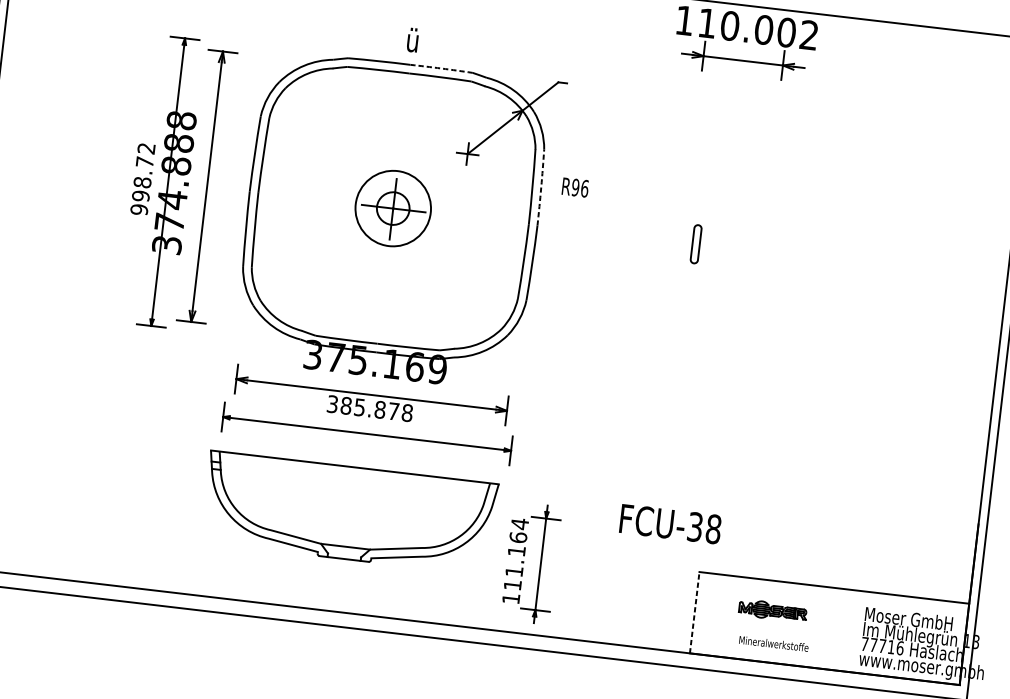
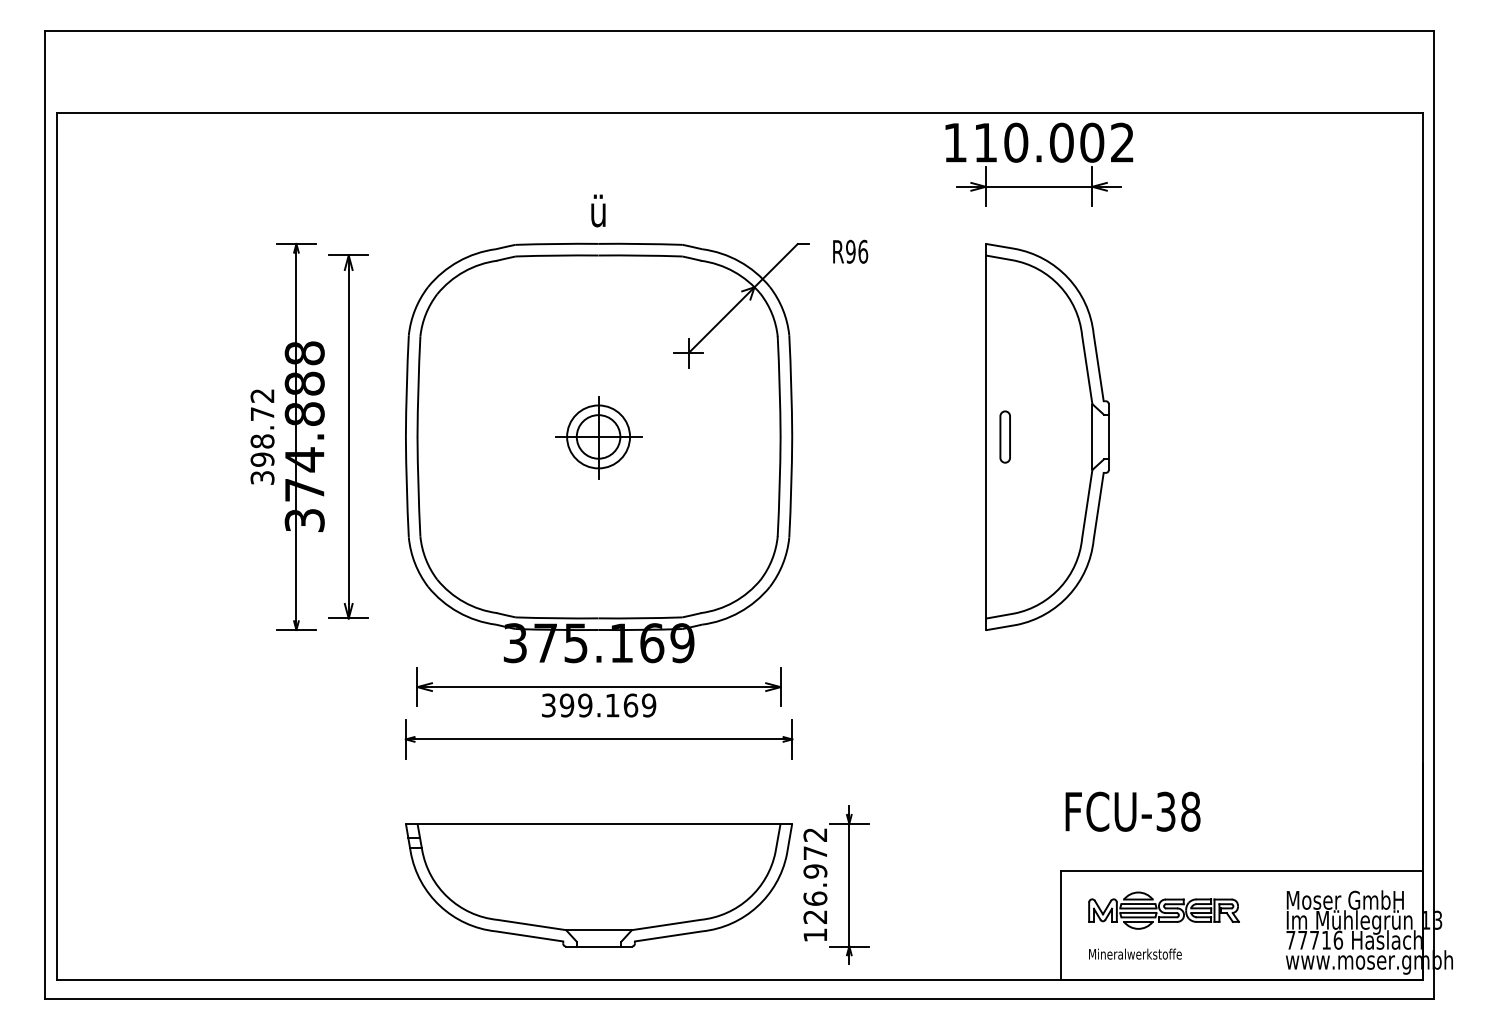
arc: (441, 68) -> (640, 243), dashed -> solid
arc: (541, 187) -> (791, 386), dashed -> solid
text: (575, 187) -> (850, 251), moved
circle: (393, 208) -> (598, 436), size x0.62
text: (139, 209) -> (262, 477), 998.72 -> 398.72
part: (727, 247) -> (1047, 436), added
text: (376, 409) -> (607, 705), 385.878 -> 399.169
part: (349, 513) -> (598, 885), moved
text: (670, 523) -> (1132, 811), moved
text: (516, 554) -> (815, 875), 111.164 -> 126.972
part: (772, 610) -> (1163, 910), size x1.67
line: (694, 612) -> (1060, 925), dashed -> solid
text: (774, 643) -> (1135, 953), moved

